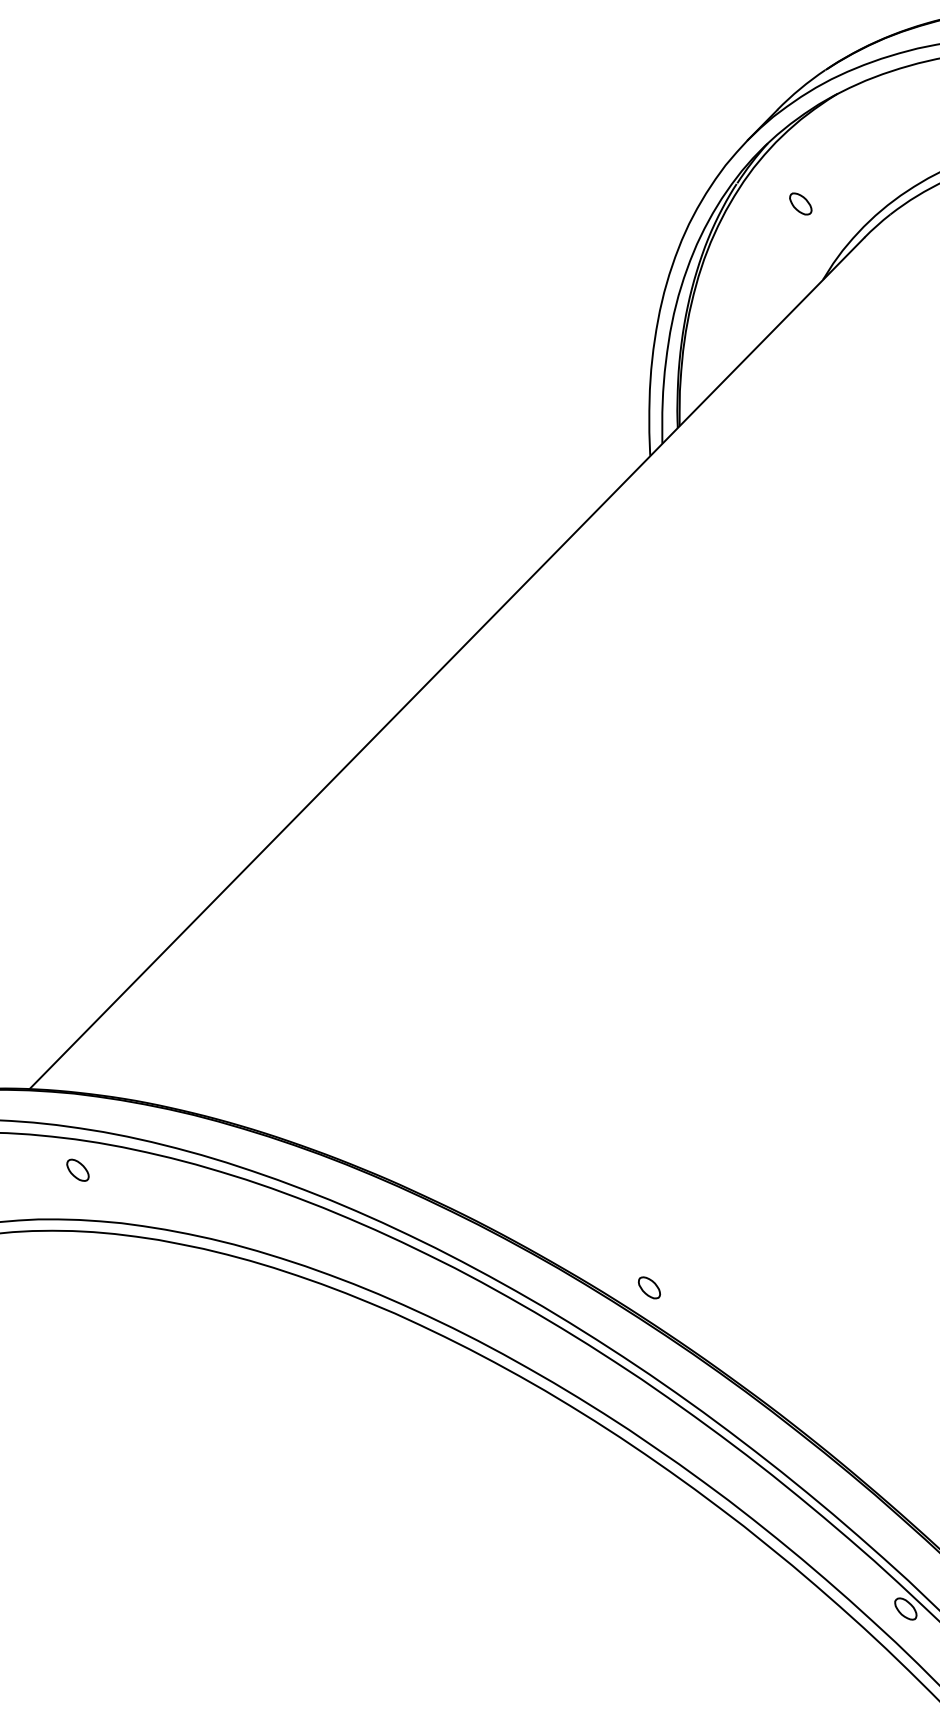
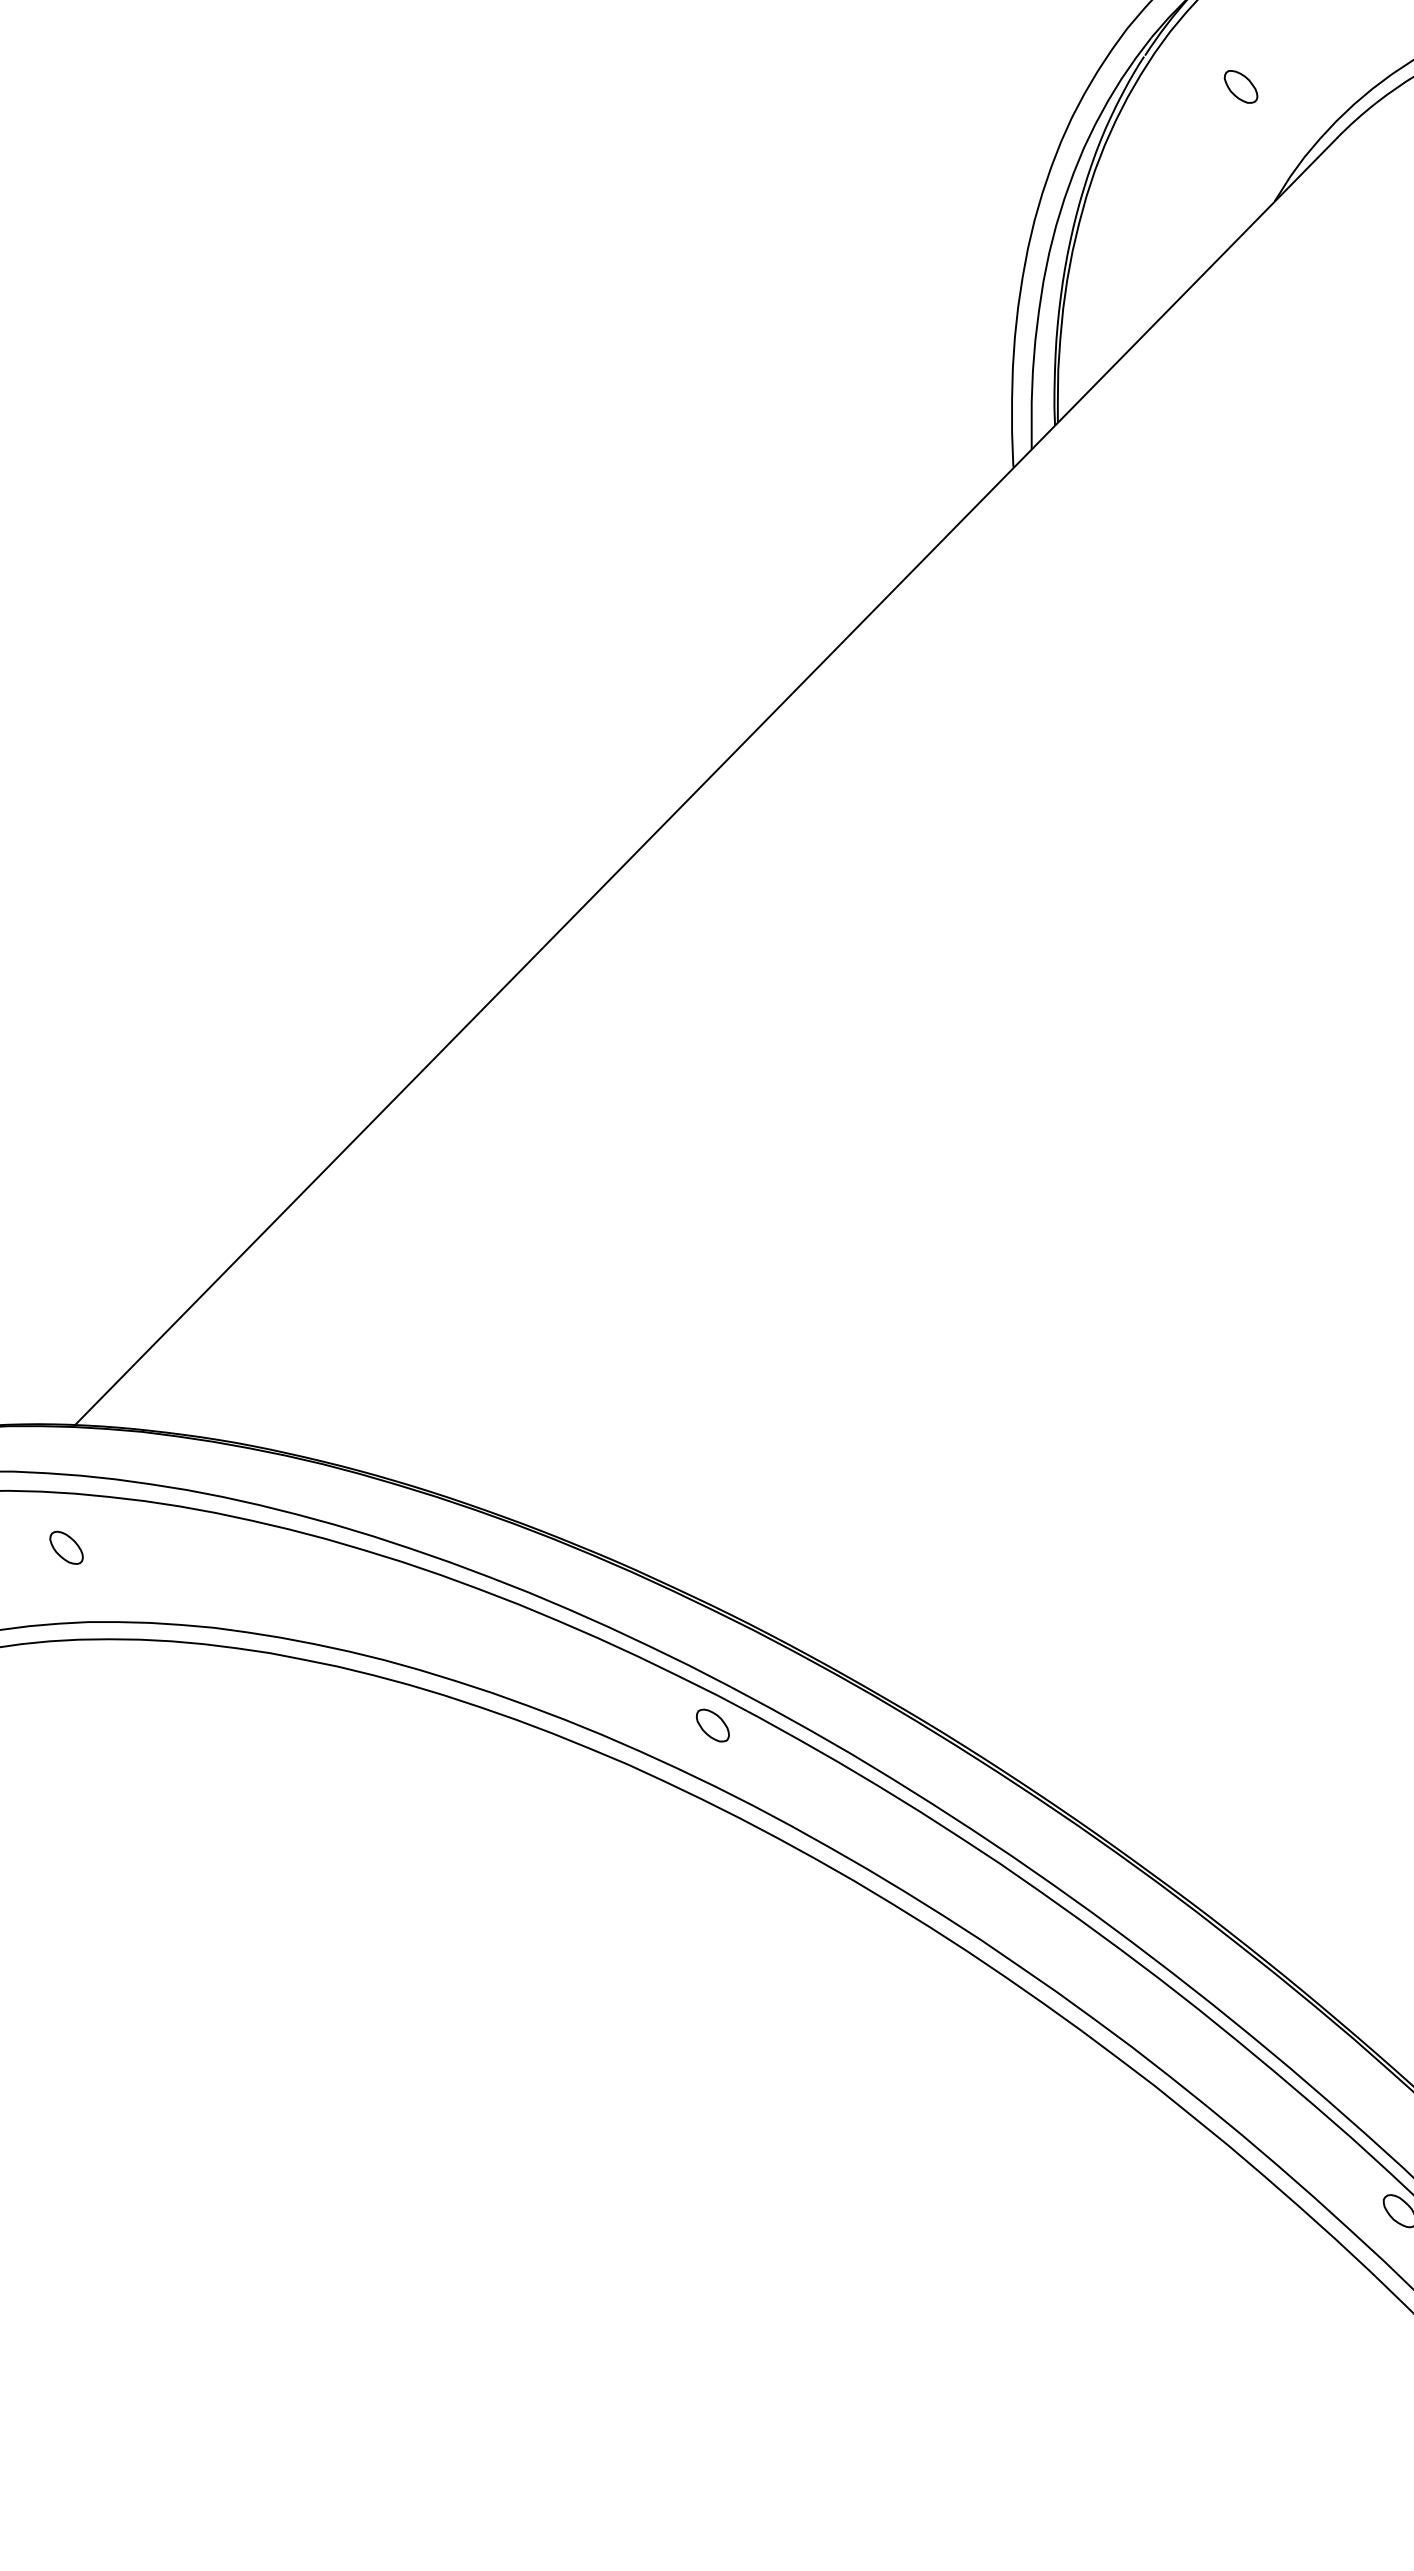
part: (77, 1169) -> (65, 1546), moved
part: (648, 1287) -> (711, 1725), moved

